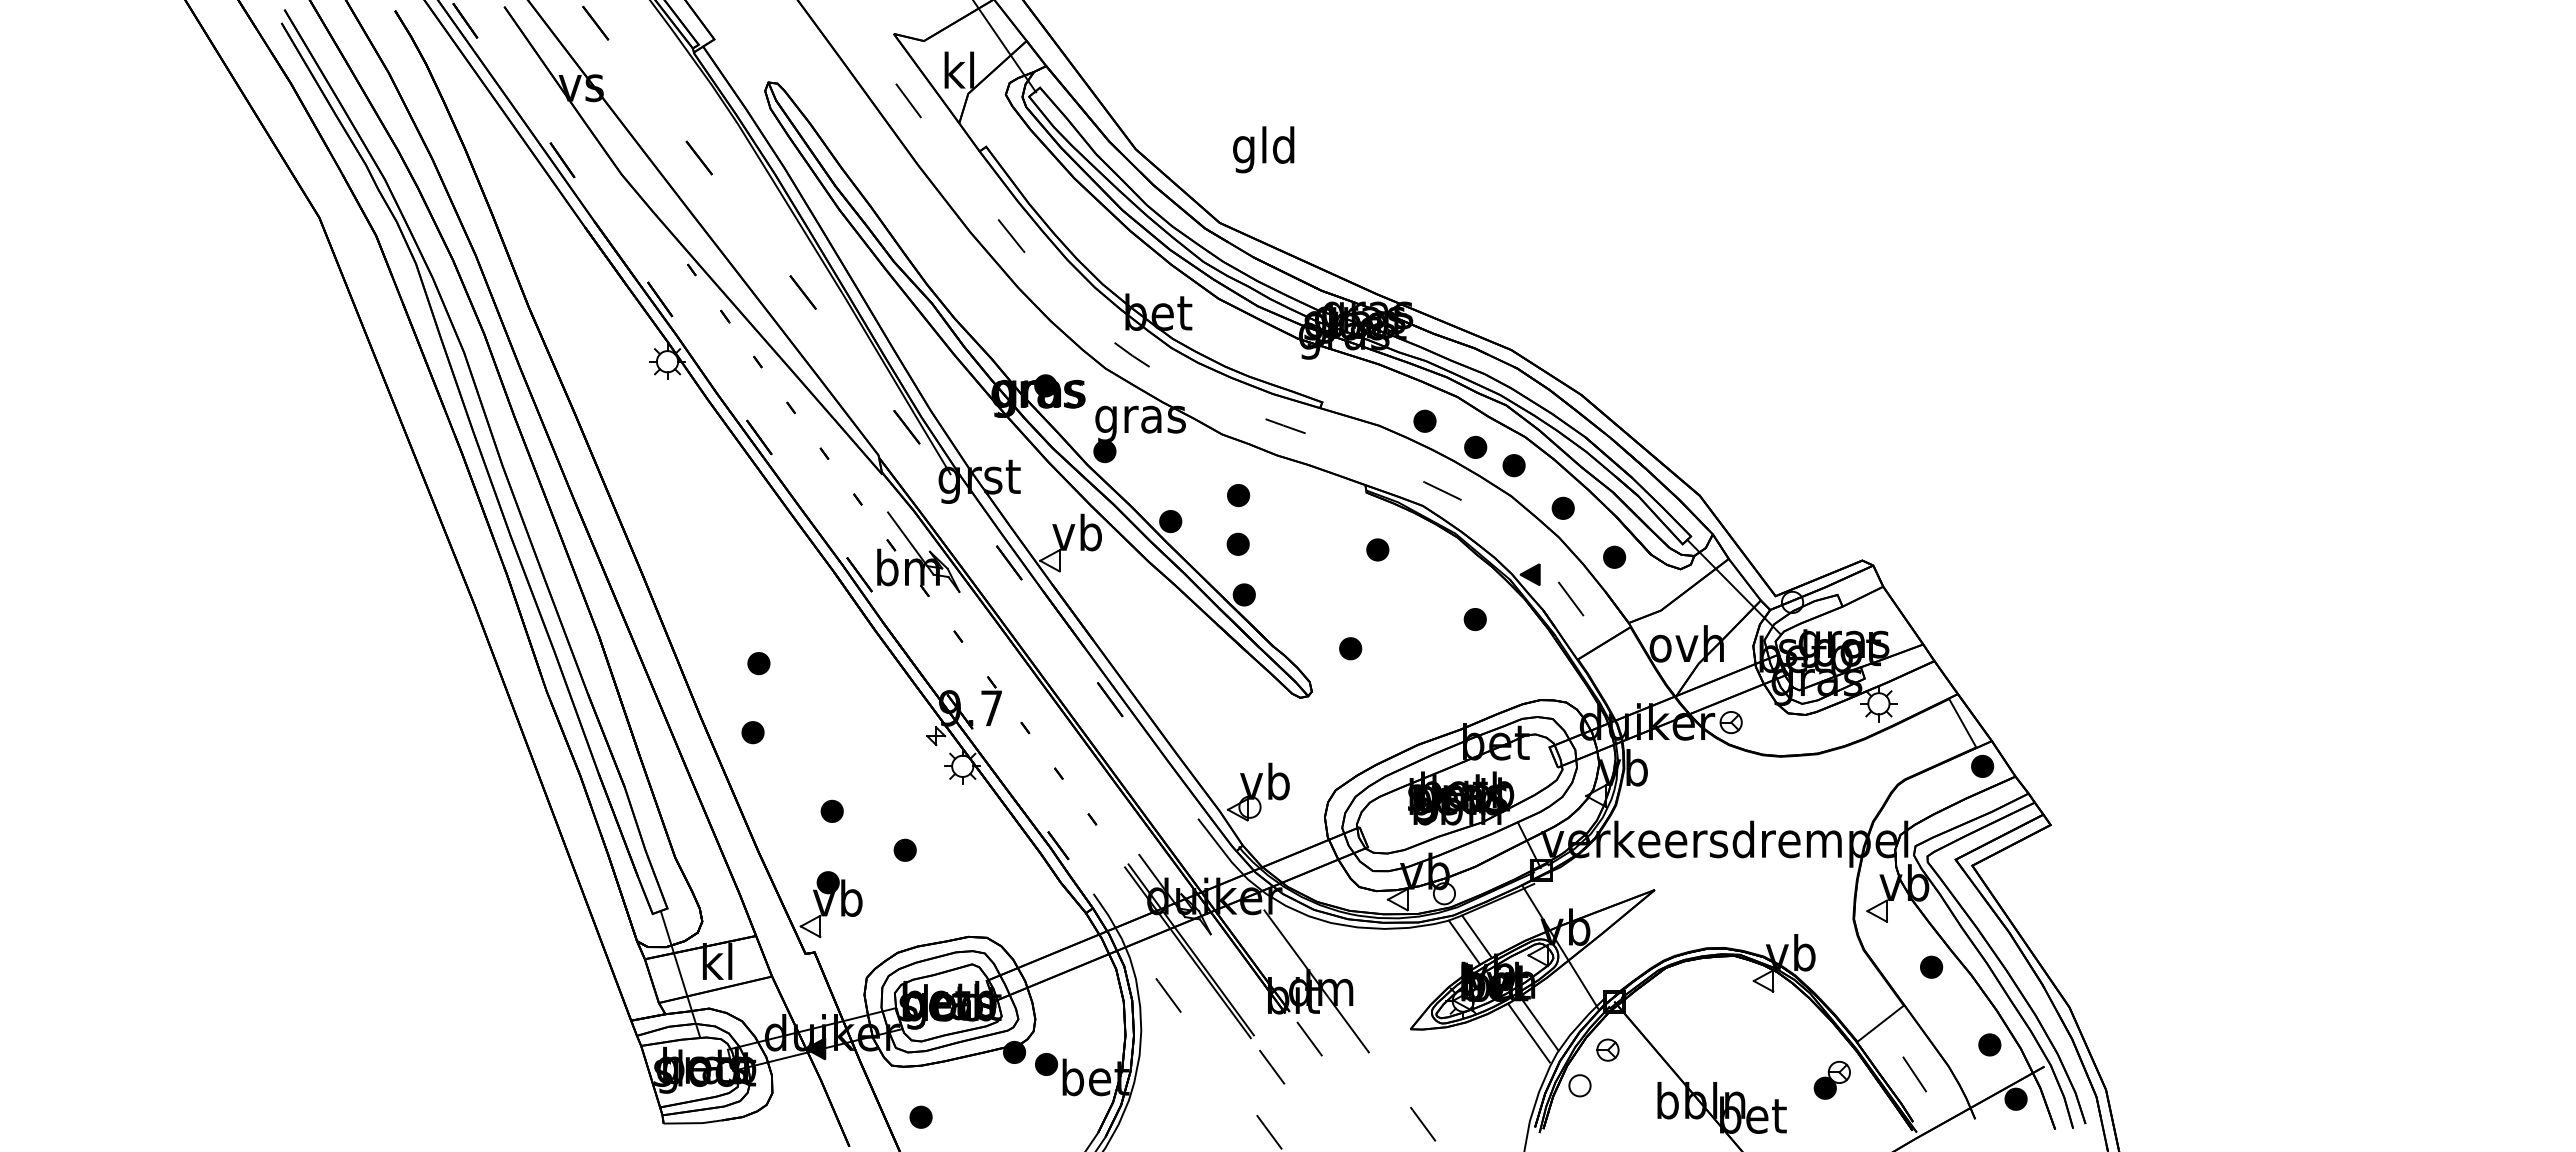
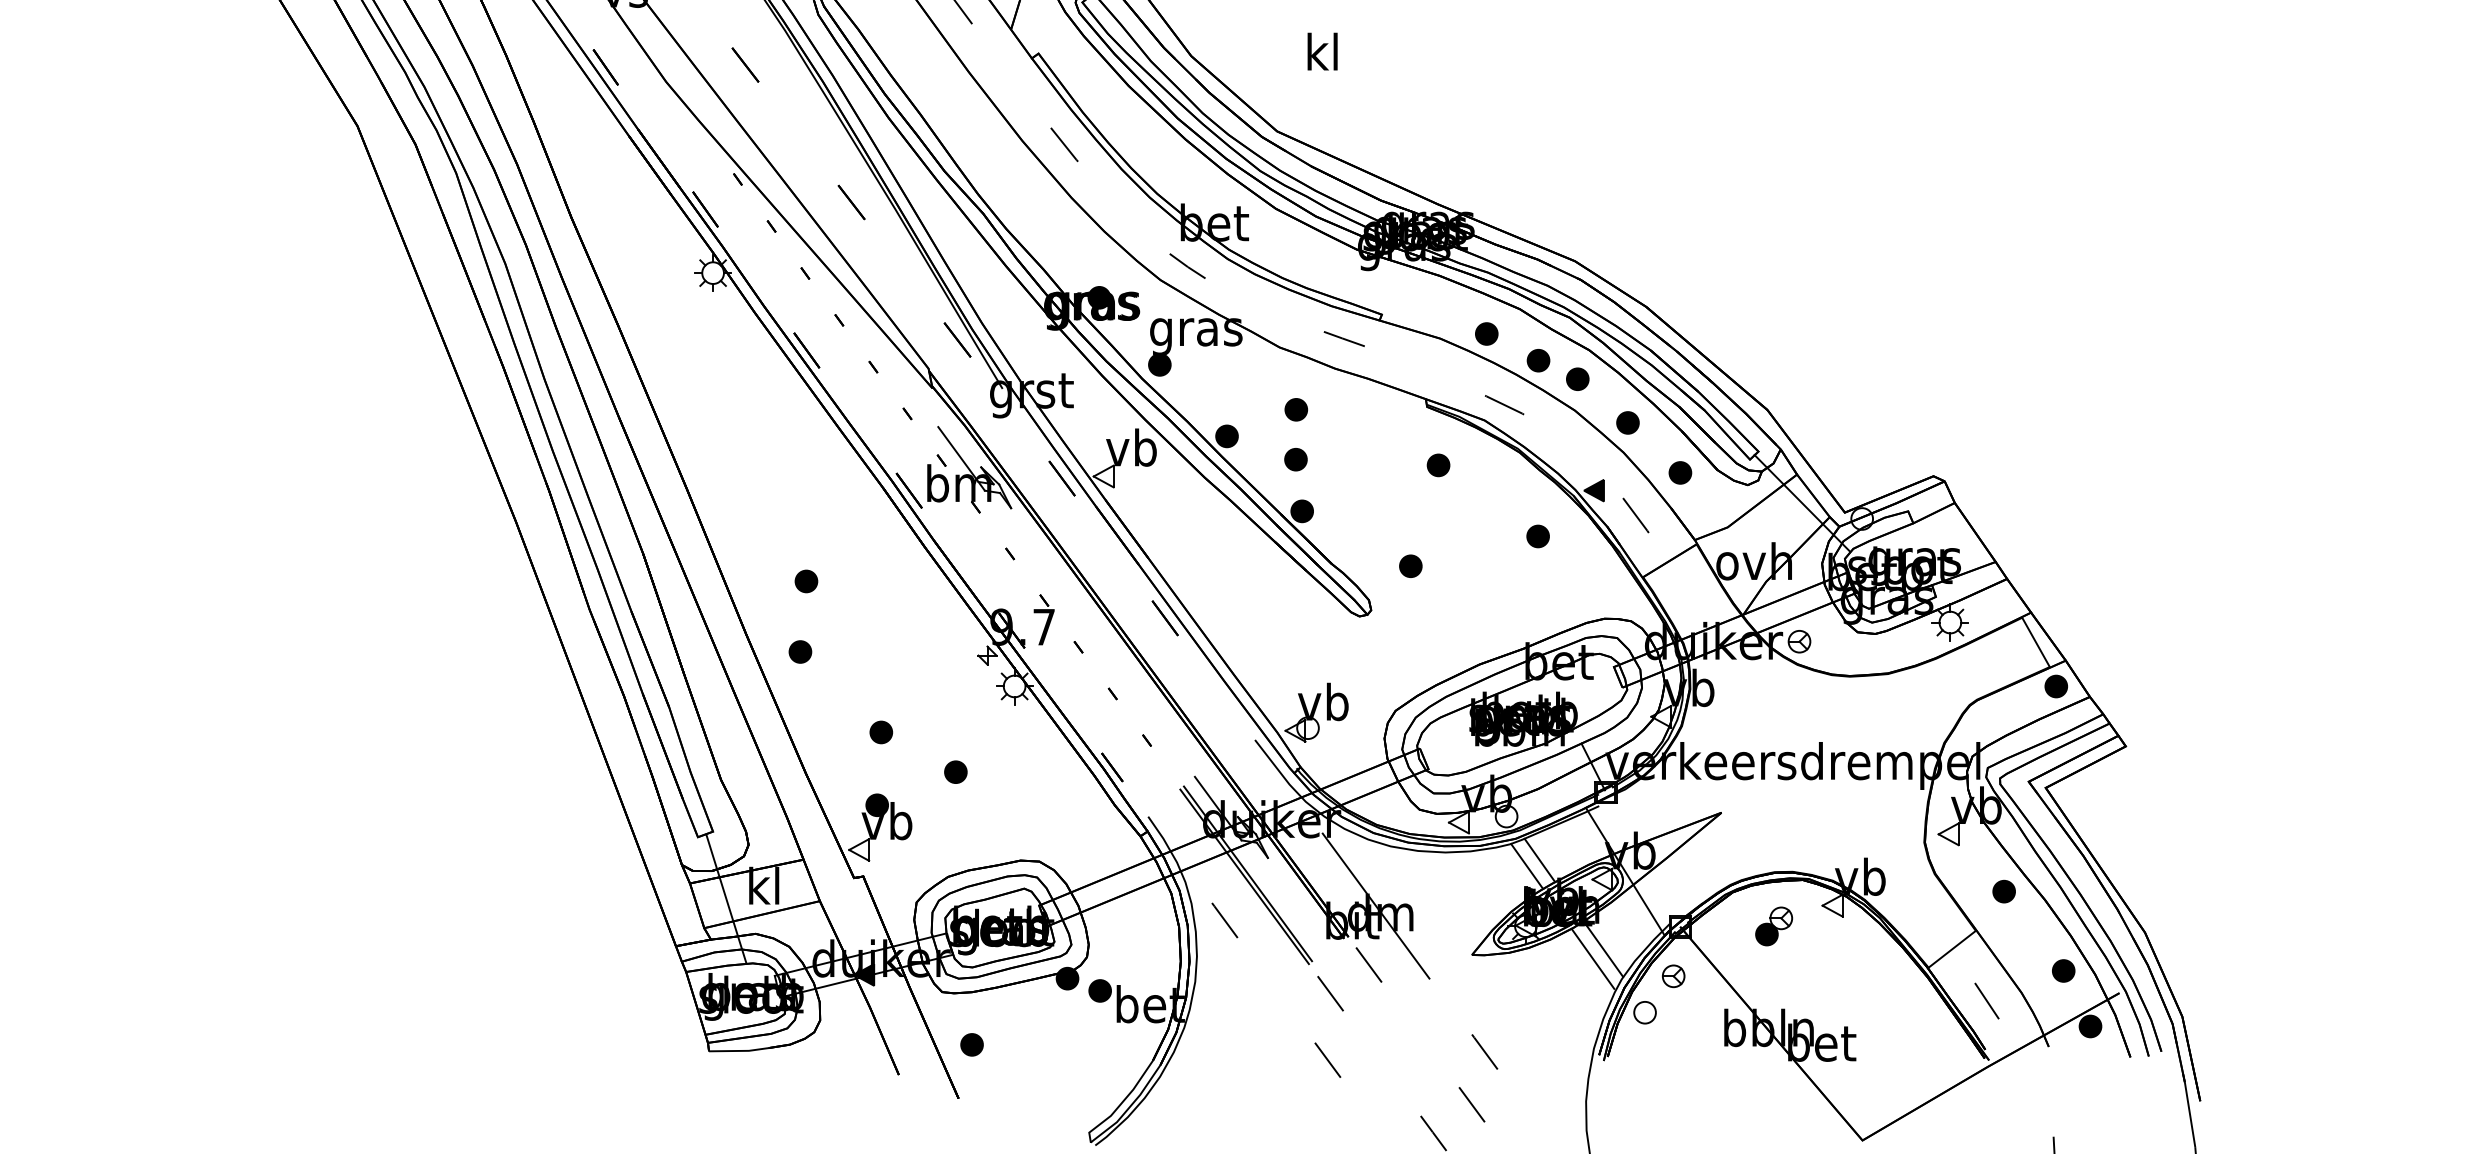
text: (1263, 149) -> (1321, 56), gld -> kl
part: (1831, 1079) -> (1773, 925), moved

